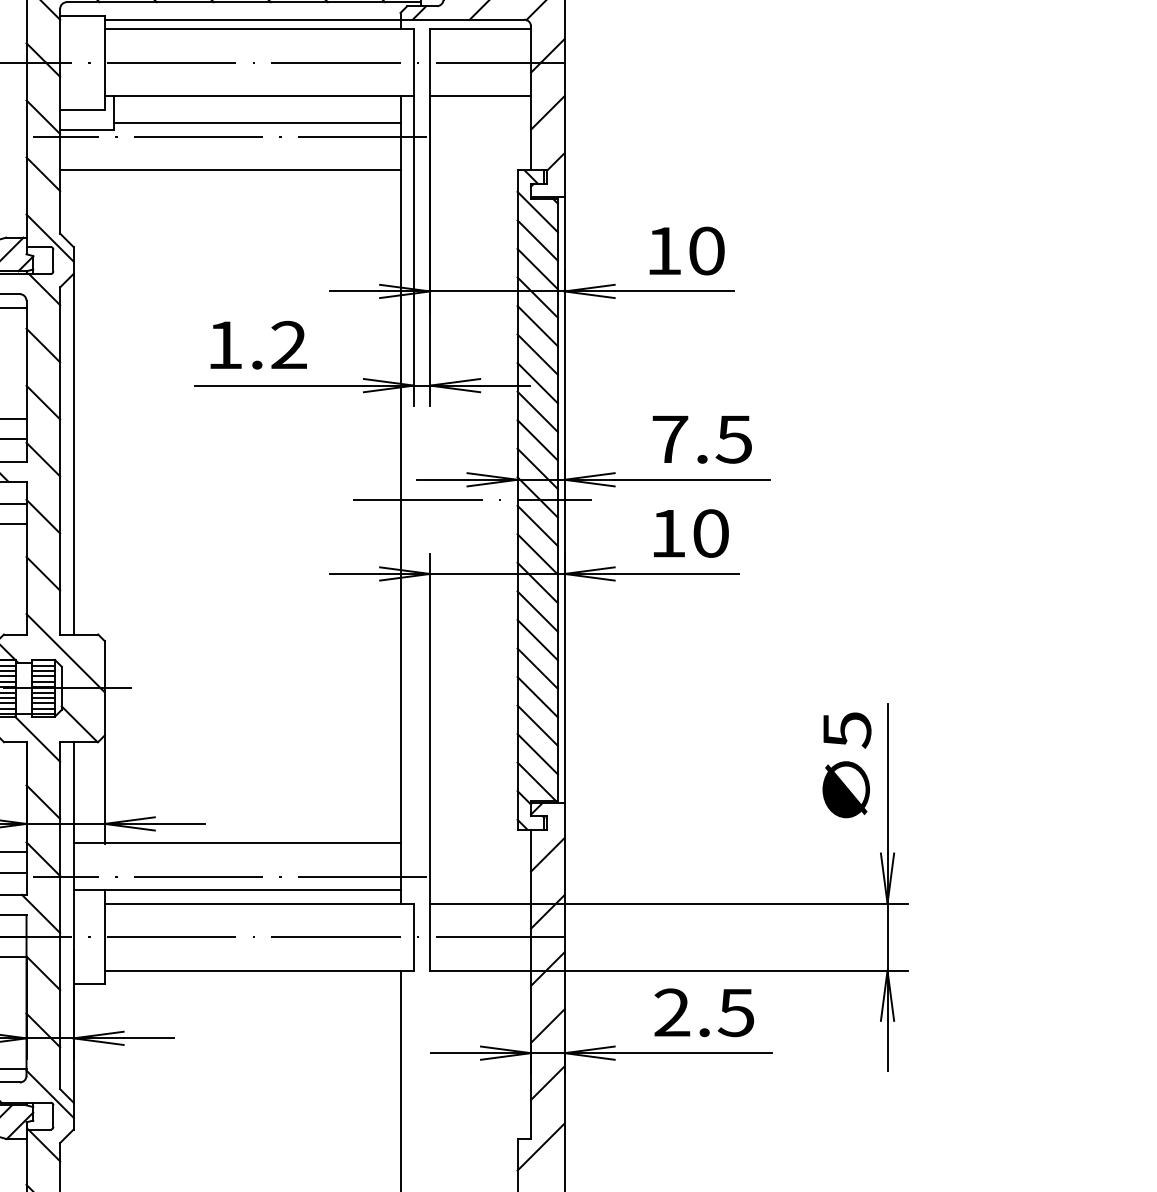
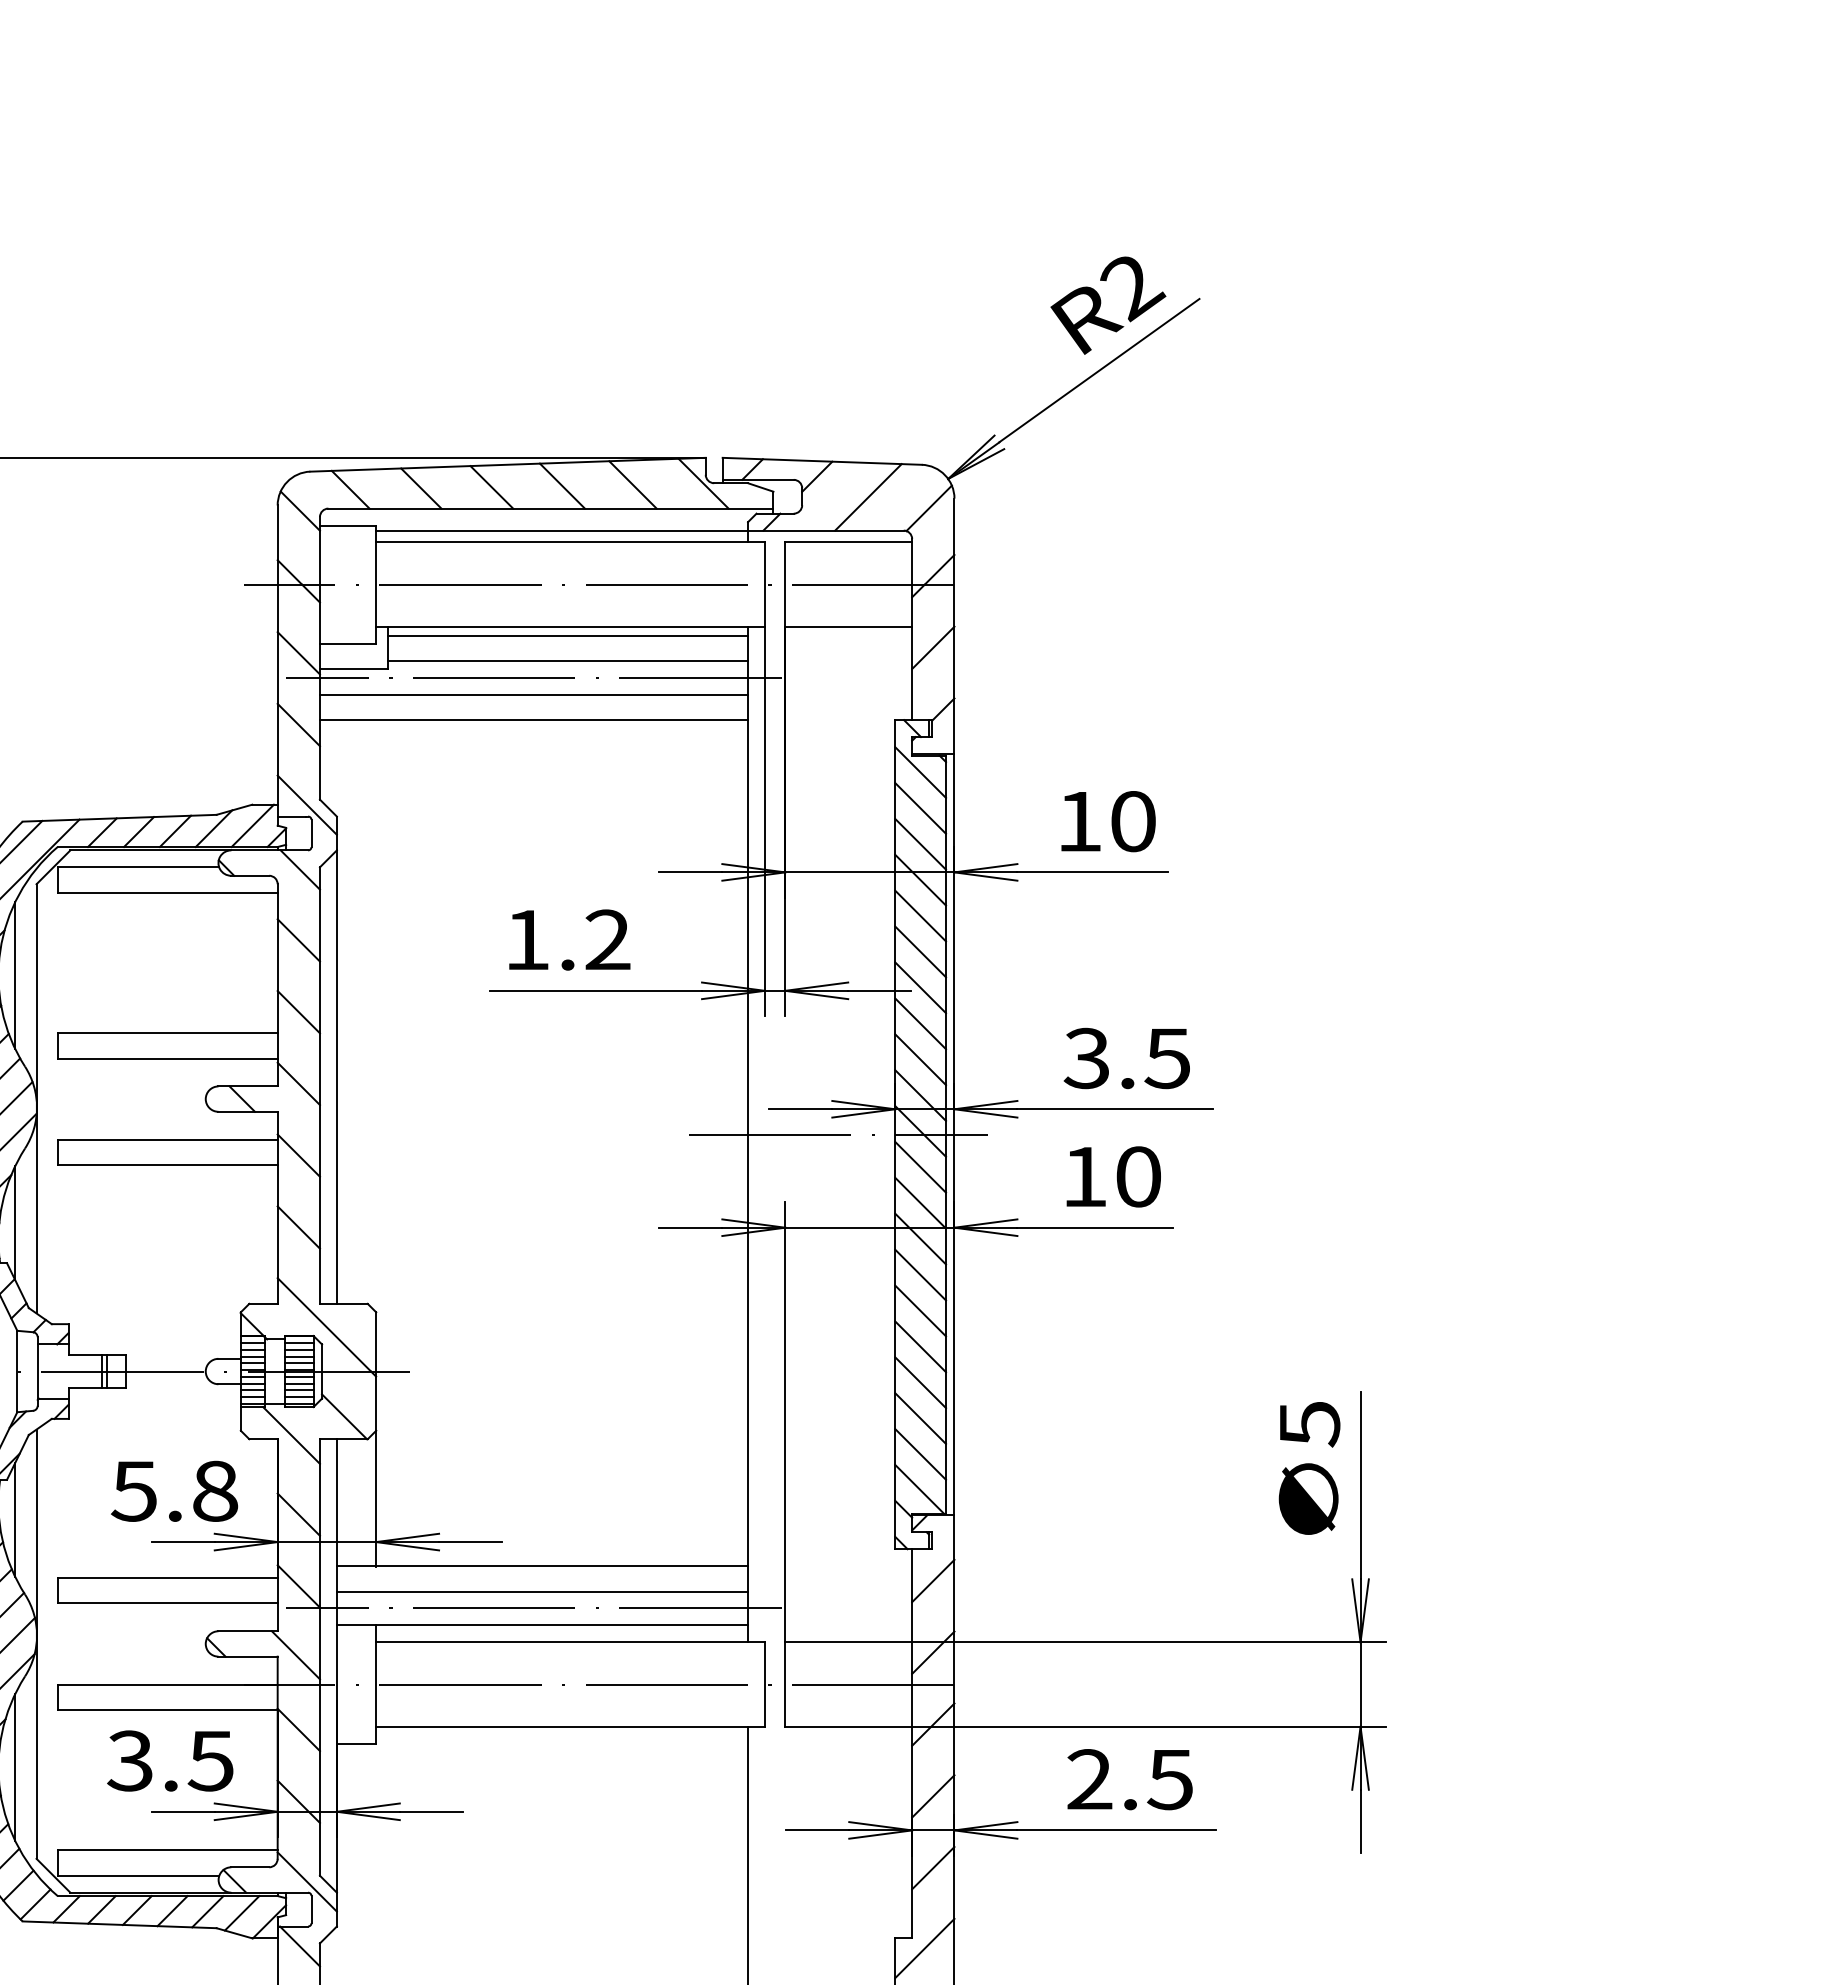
line: (256, 103) -> (567, 635), added
line: (229, 150) -> (533, 694), added
text: (669, 439) -> (1086, 1058), 7.5 -> 3.5
line: (237, 863) -> (542, 1591), added

